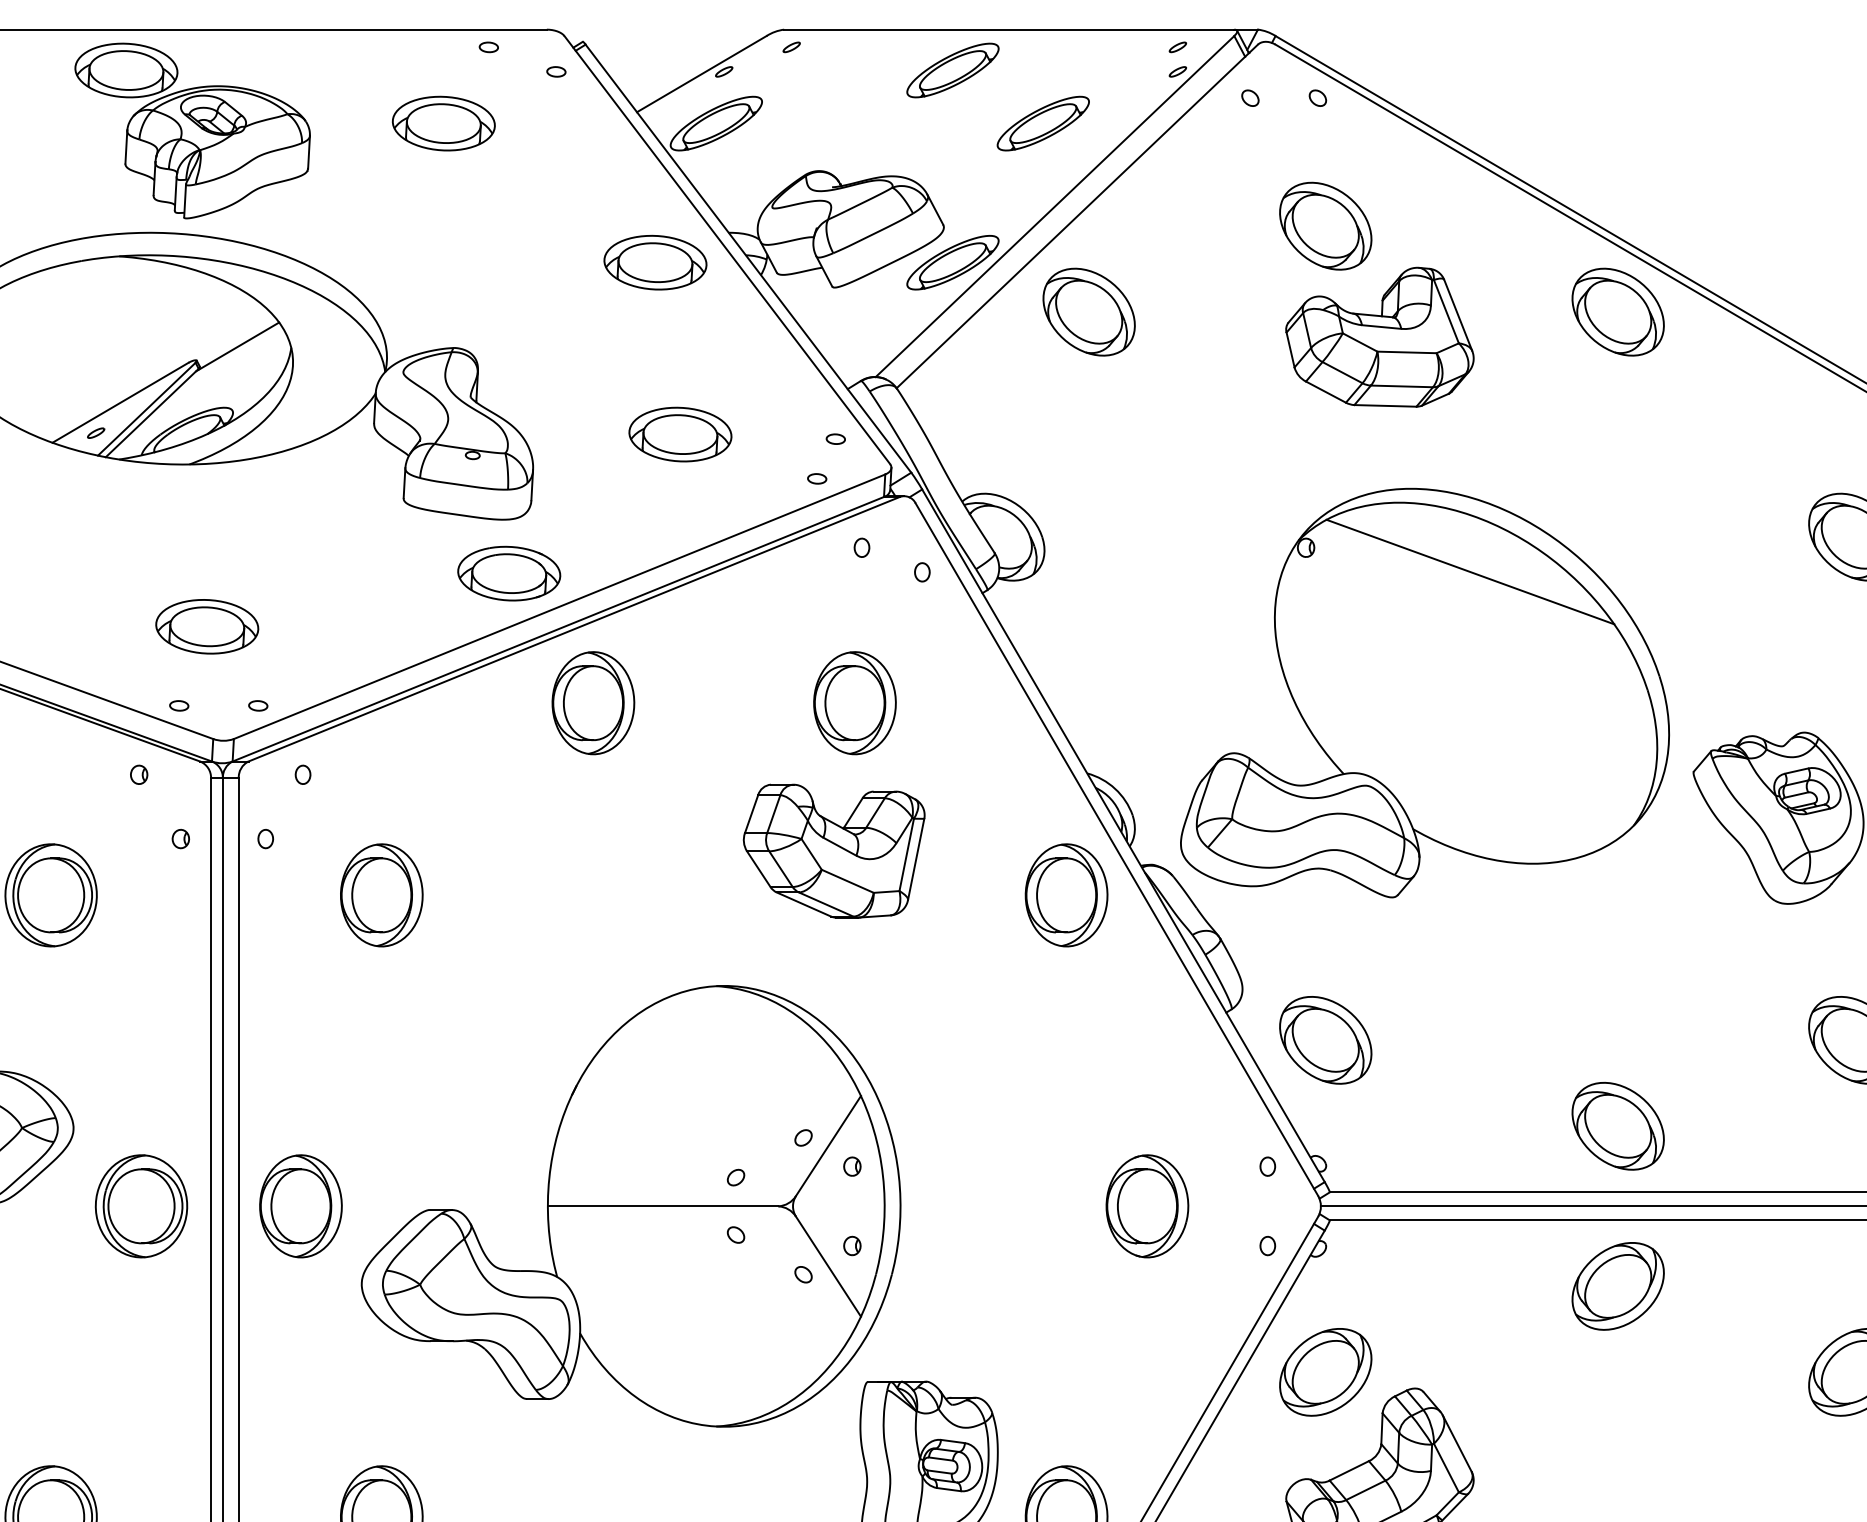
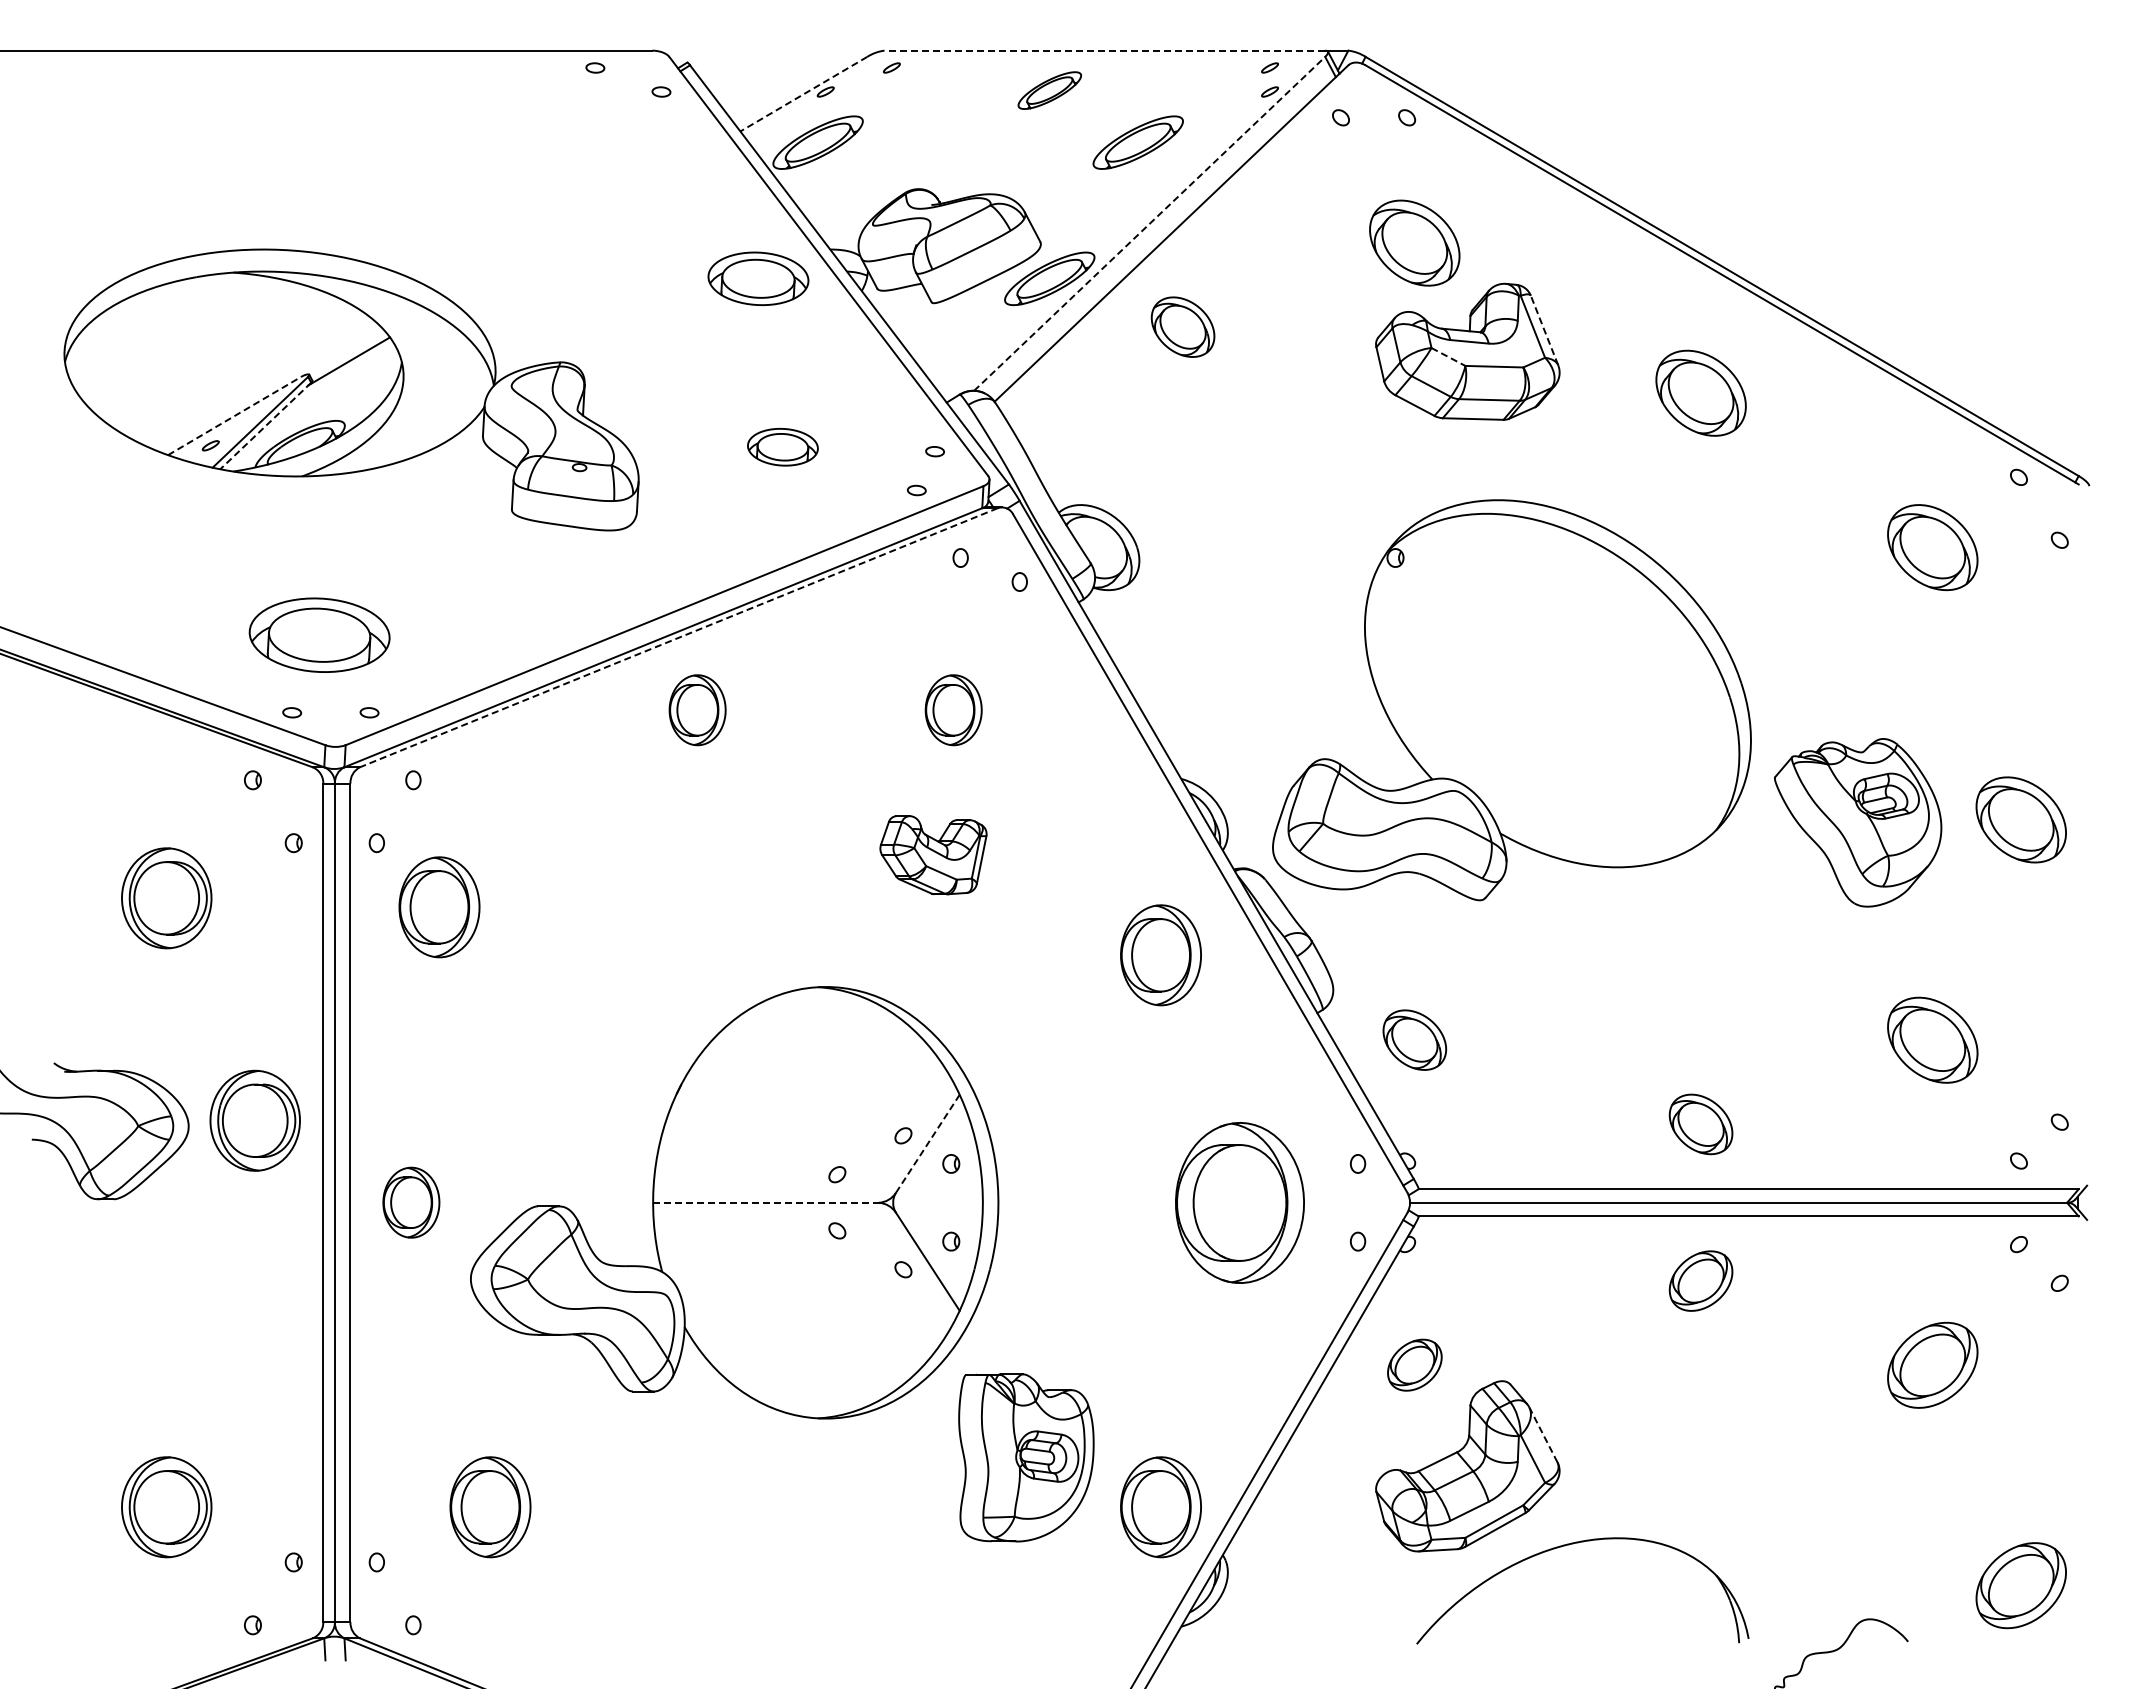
line: (1008, 29) -> (1104, 50), solid -> dashed
part: (952, 70) -> (1049, 90), size x0.7
line: (701, 74) -> (803, 94), solid -> dashed
part: (444, 123) -> (551, 142), removed
part: (192, 130) -> (305, 149), removed
line: (1055, 206) -> (1150, 223), solid -> dashed
part: (1088, 311) -> (1182, 326), size x0.7
part: (1617, 311) -> (1700, 392), moved
line: (1458, 314) -> (1544, 329), solid -> dashed
line: (1360, 343) -> (1448, 357), solid -> dashed
line: (121, 402) -> (235, 415), solid -> dashed
line: (152, 413) -> (265, 426), solid -> dashed
part: (680, 434) -> (782, 447), size x0.7
line: (1470, 571) -> (1556, 581), removed
part: (509, 573) -> (615, 583), removed
part: (207, 626) -> (319, 635), size x1.4
line: (573, 629) -> (678, 637), solid -> dashed
part: (593, 703) -> (697, 710), size x0.7
part: (854, 703) -> (953, 710), size x0.7
part: (834, 851) -> (933, 855), size x0.6
part: (381, 895) -> (439, 907), moved
part: (1066, 895) -> (1160, 955), moved
part: (1325, 1039) -> (1414, 1039), size x0.7
part: (1617, 1126) -> (1700, 1124), size x0.7
line: (828, 1146) -> (927, 1144), solid -> dashed
part: (140, 1206) -> (254, 1120), moved
part: (301, 1206) -> (411, 1202), size x0.7
line: (662, 1206) -> (765, 1202), solid -> dashed
part: (1147, 1206) -> (1240, 1202), size x1.6
part: (1617, 1285) -> (1700, 1280), size x0.7
part: (1325, 1371) -> (1414, 1364), size x0.6
line: (1457, 1444) -> (1543, 1435), solid -> dashed

